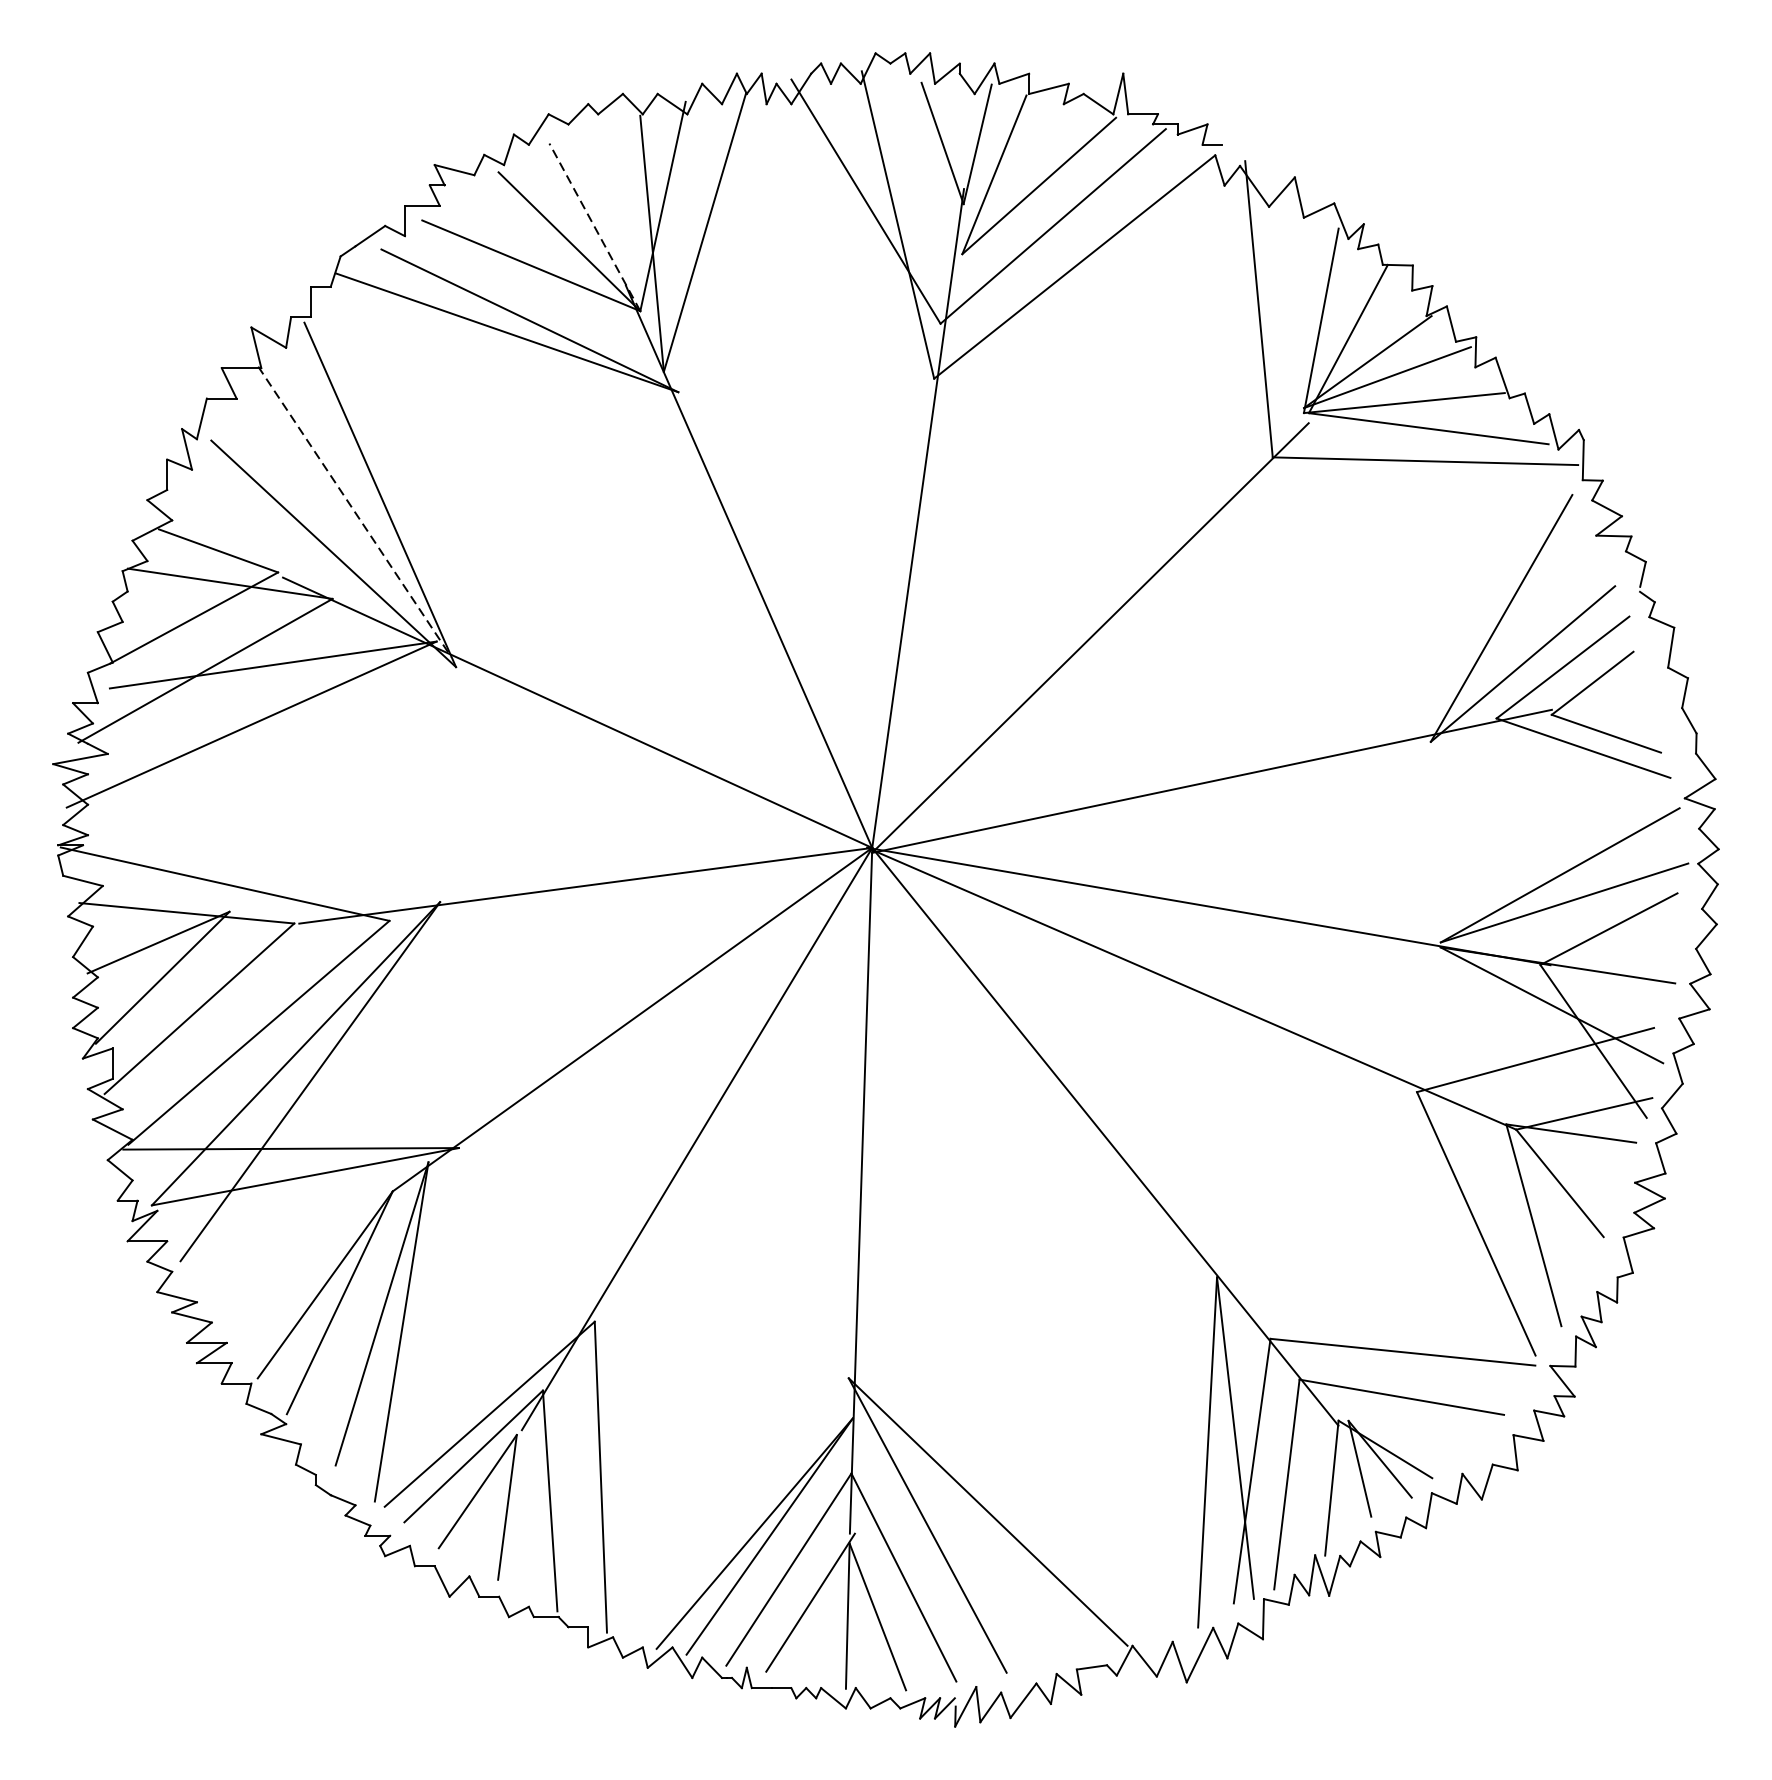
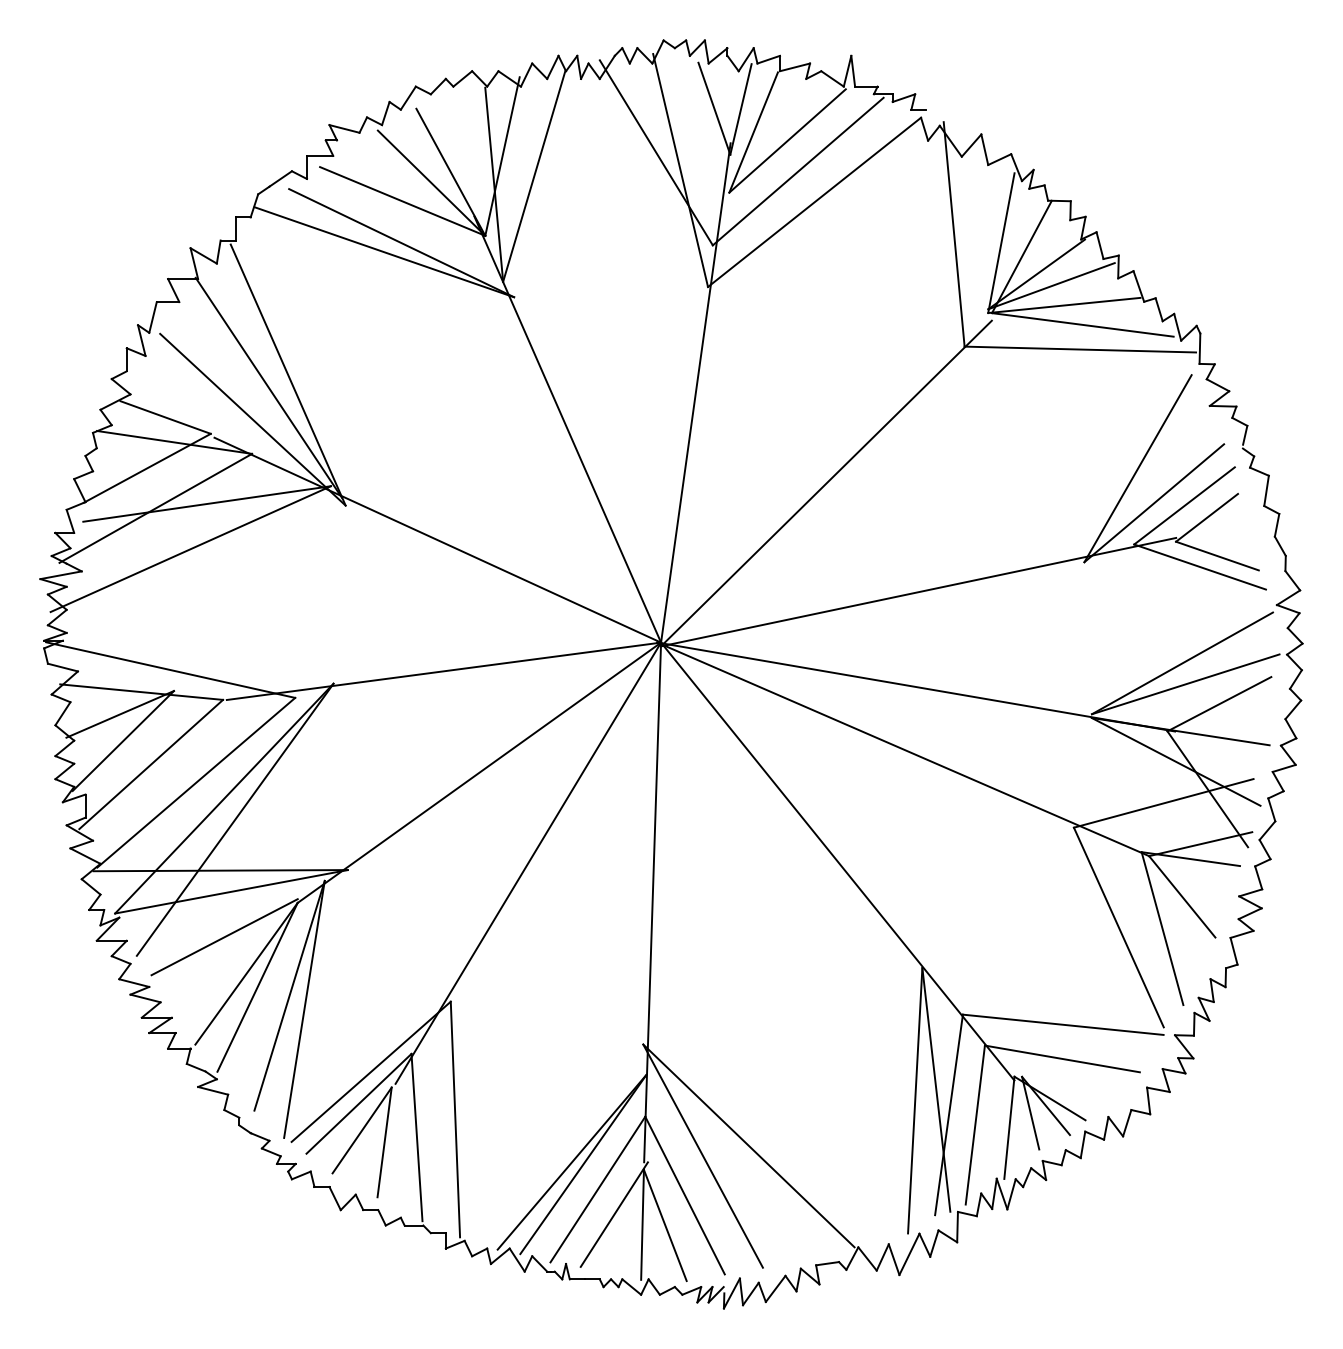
line: (594, 226) -> (450, 171), dashed -> solid
line: (355, 512) -> (269, 388), dashed -> solid
line: (296, 1237) -> (224, 937), added

